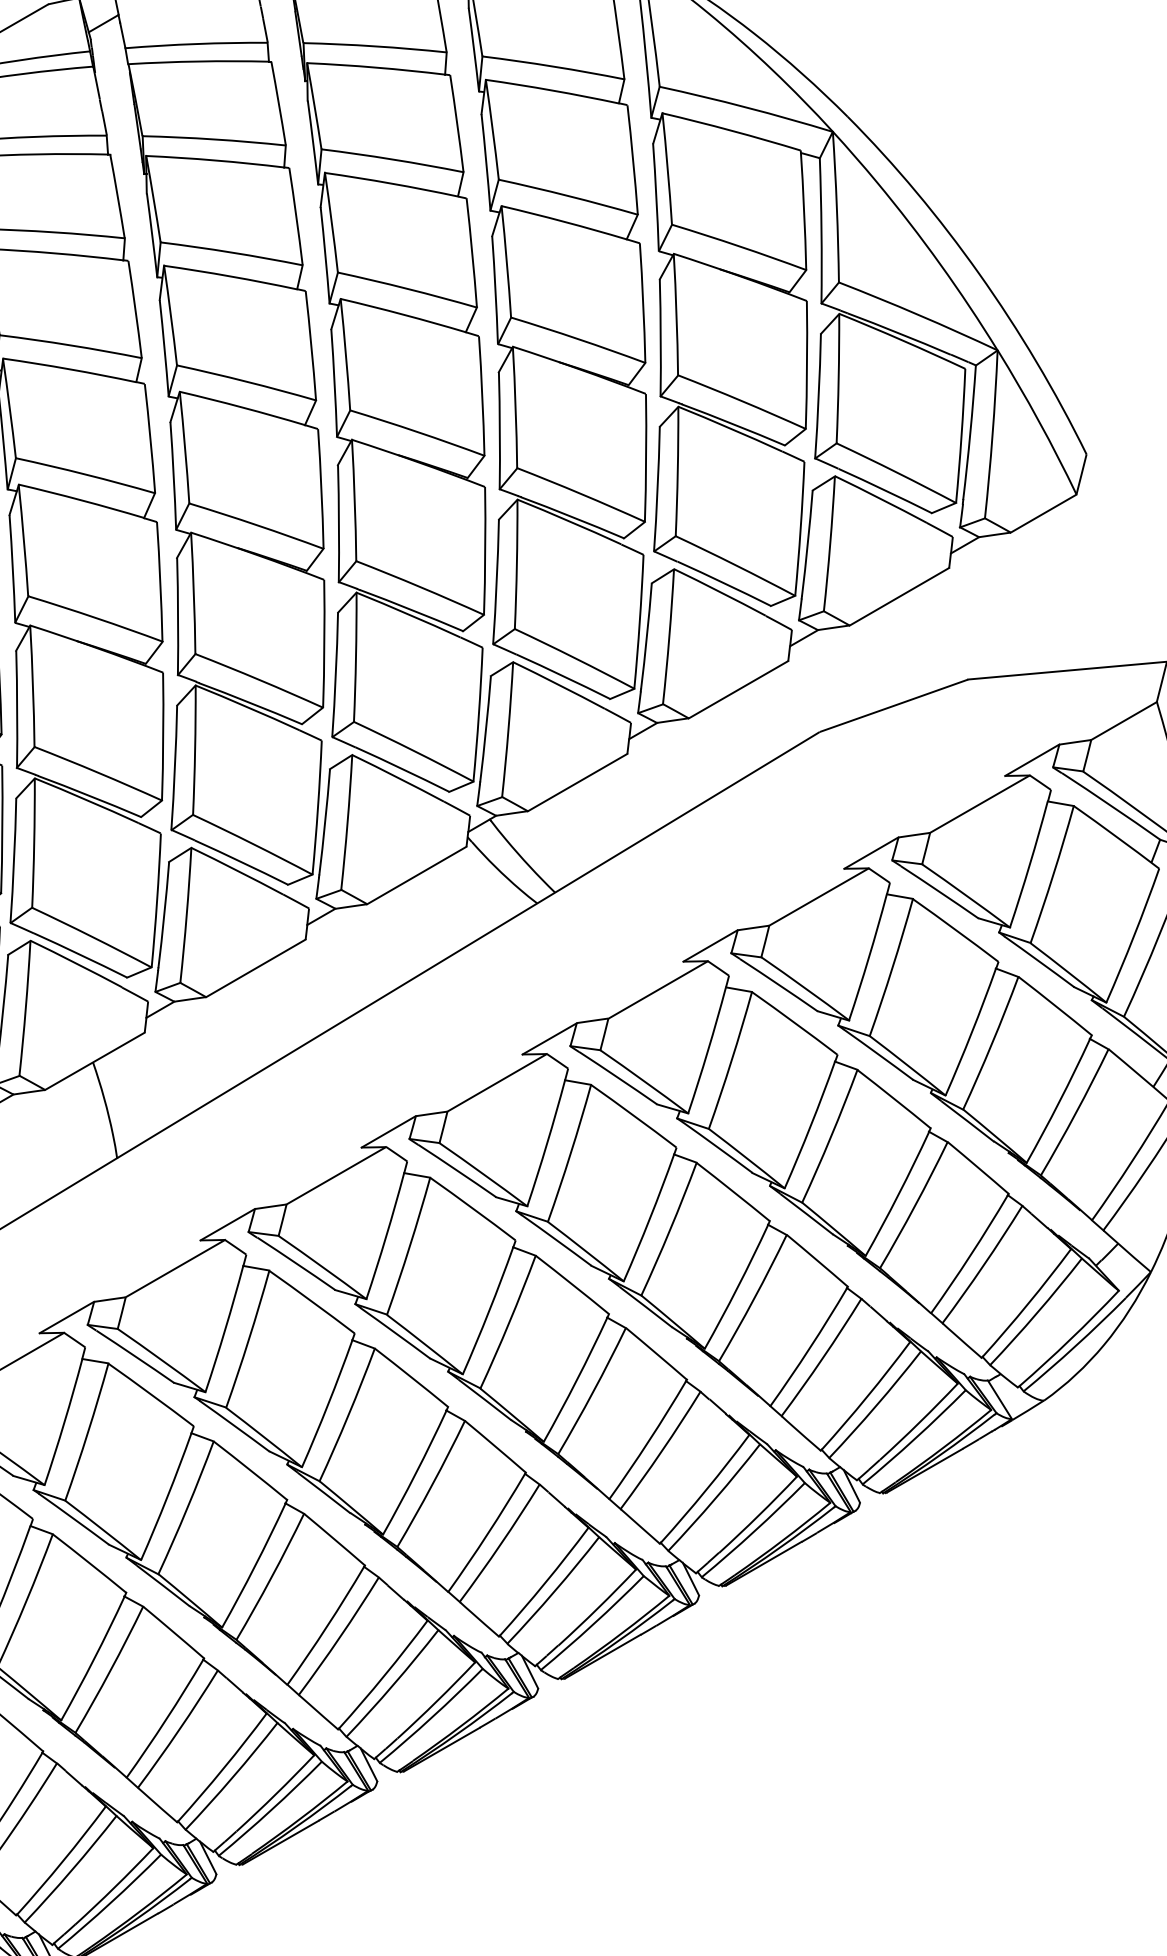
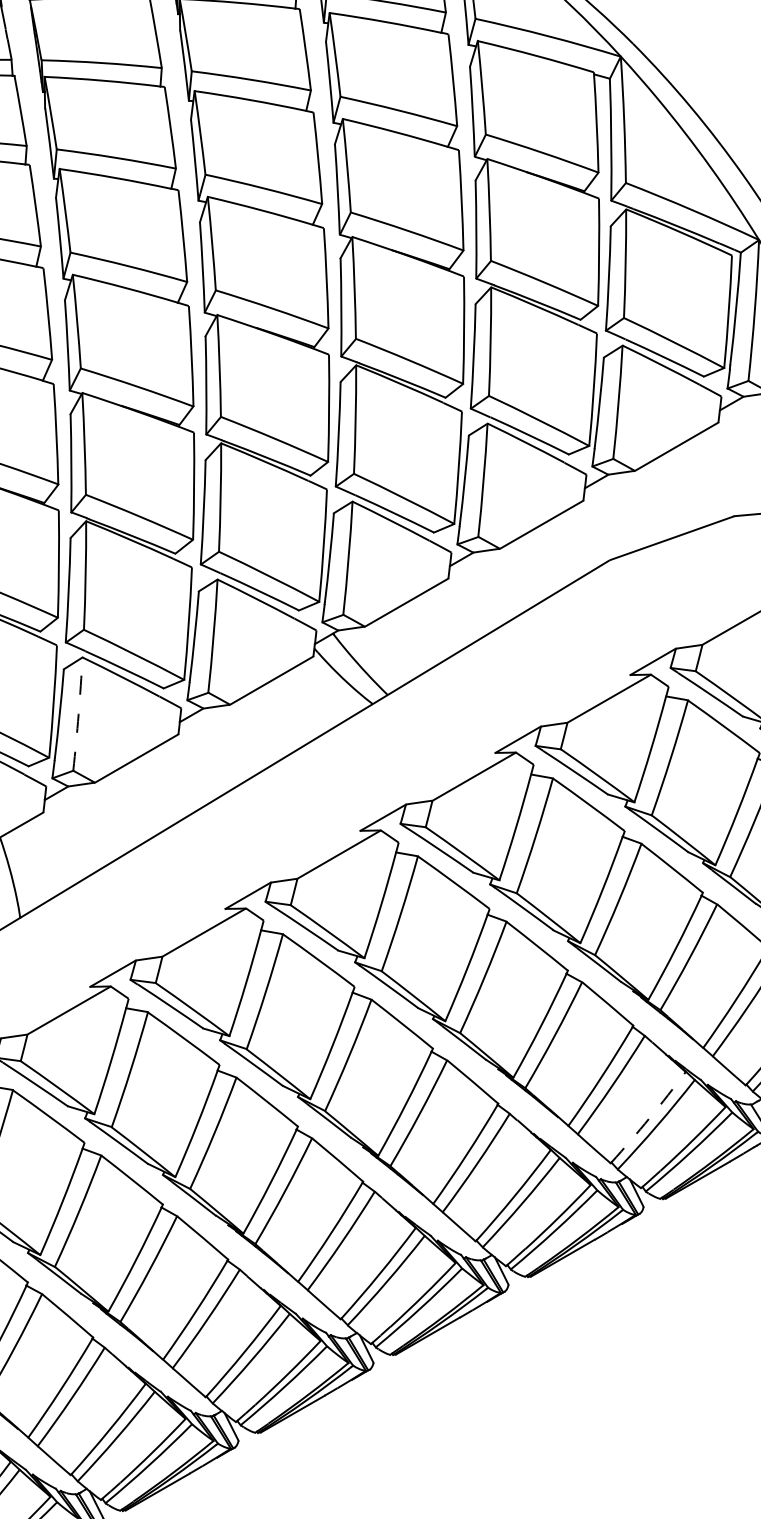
arc: (186, 915) -> (78, 714), solid -> dashed
arc: (867, 1396) -> (649, 1117), solid -> dashed

